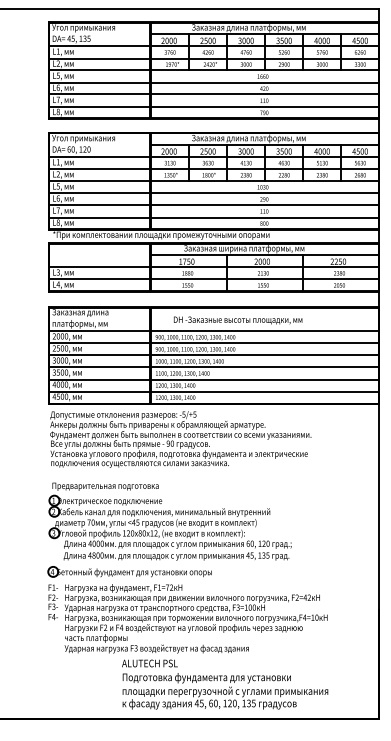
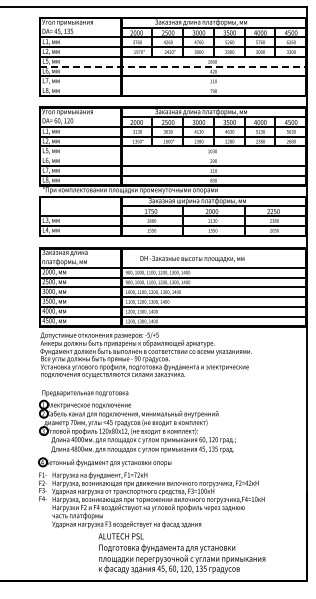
line: (214, 82) -> (173, 66), solid -> dashed
line: (213, 107) -> (172, 86), removed
line: (213, 193) -> (172, 156), removed

